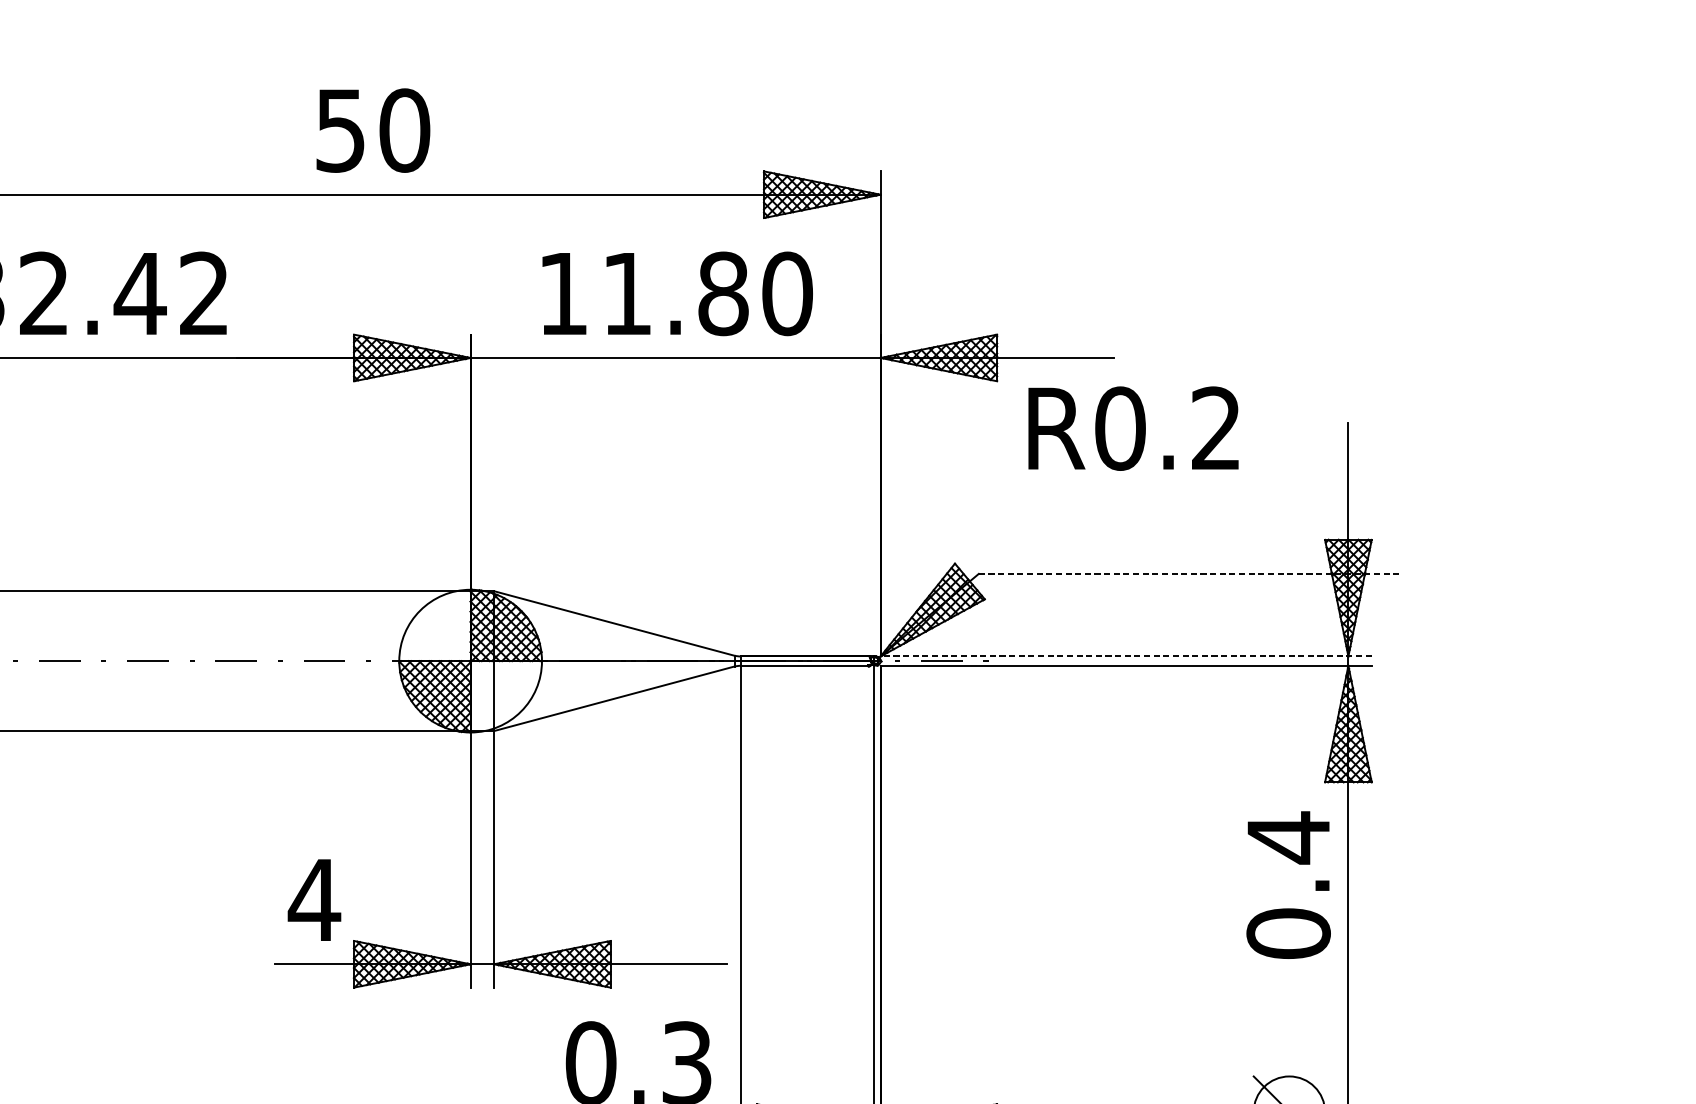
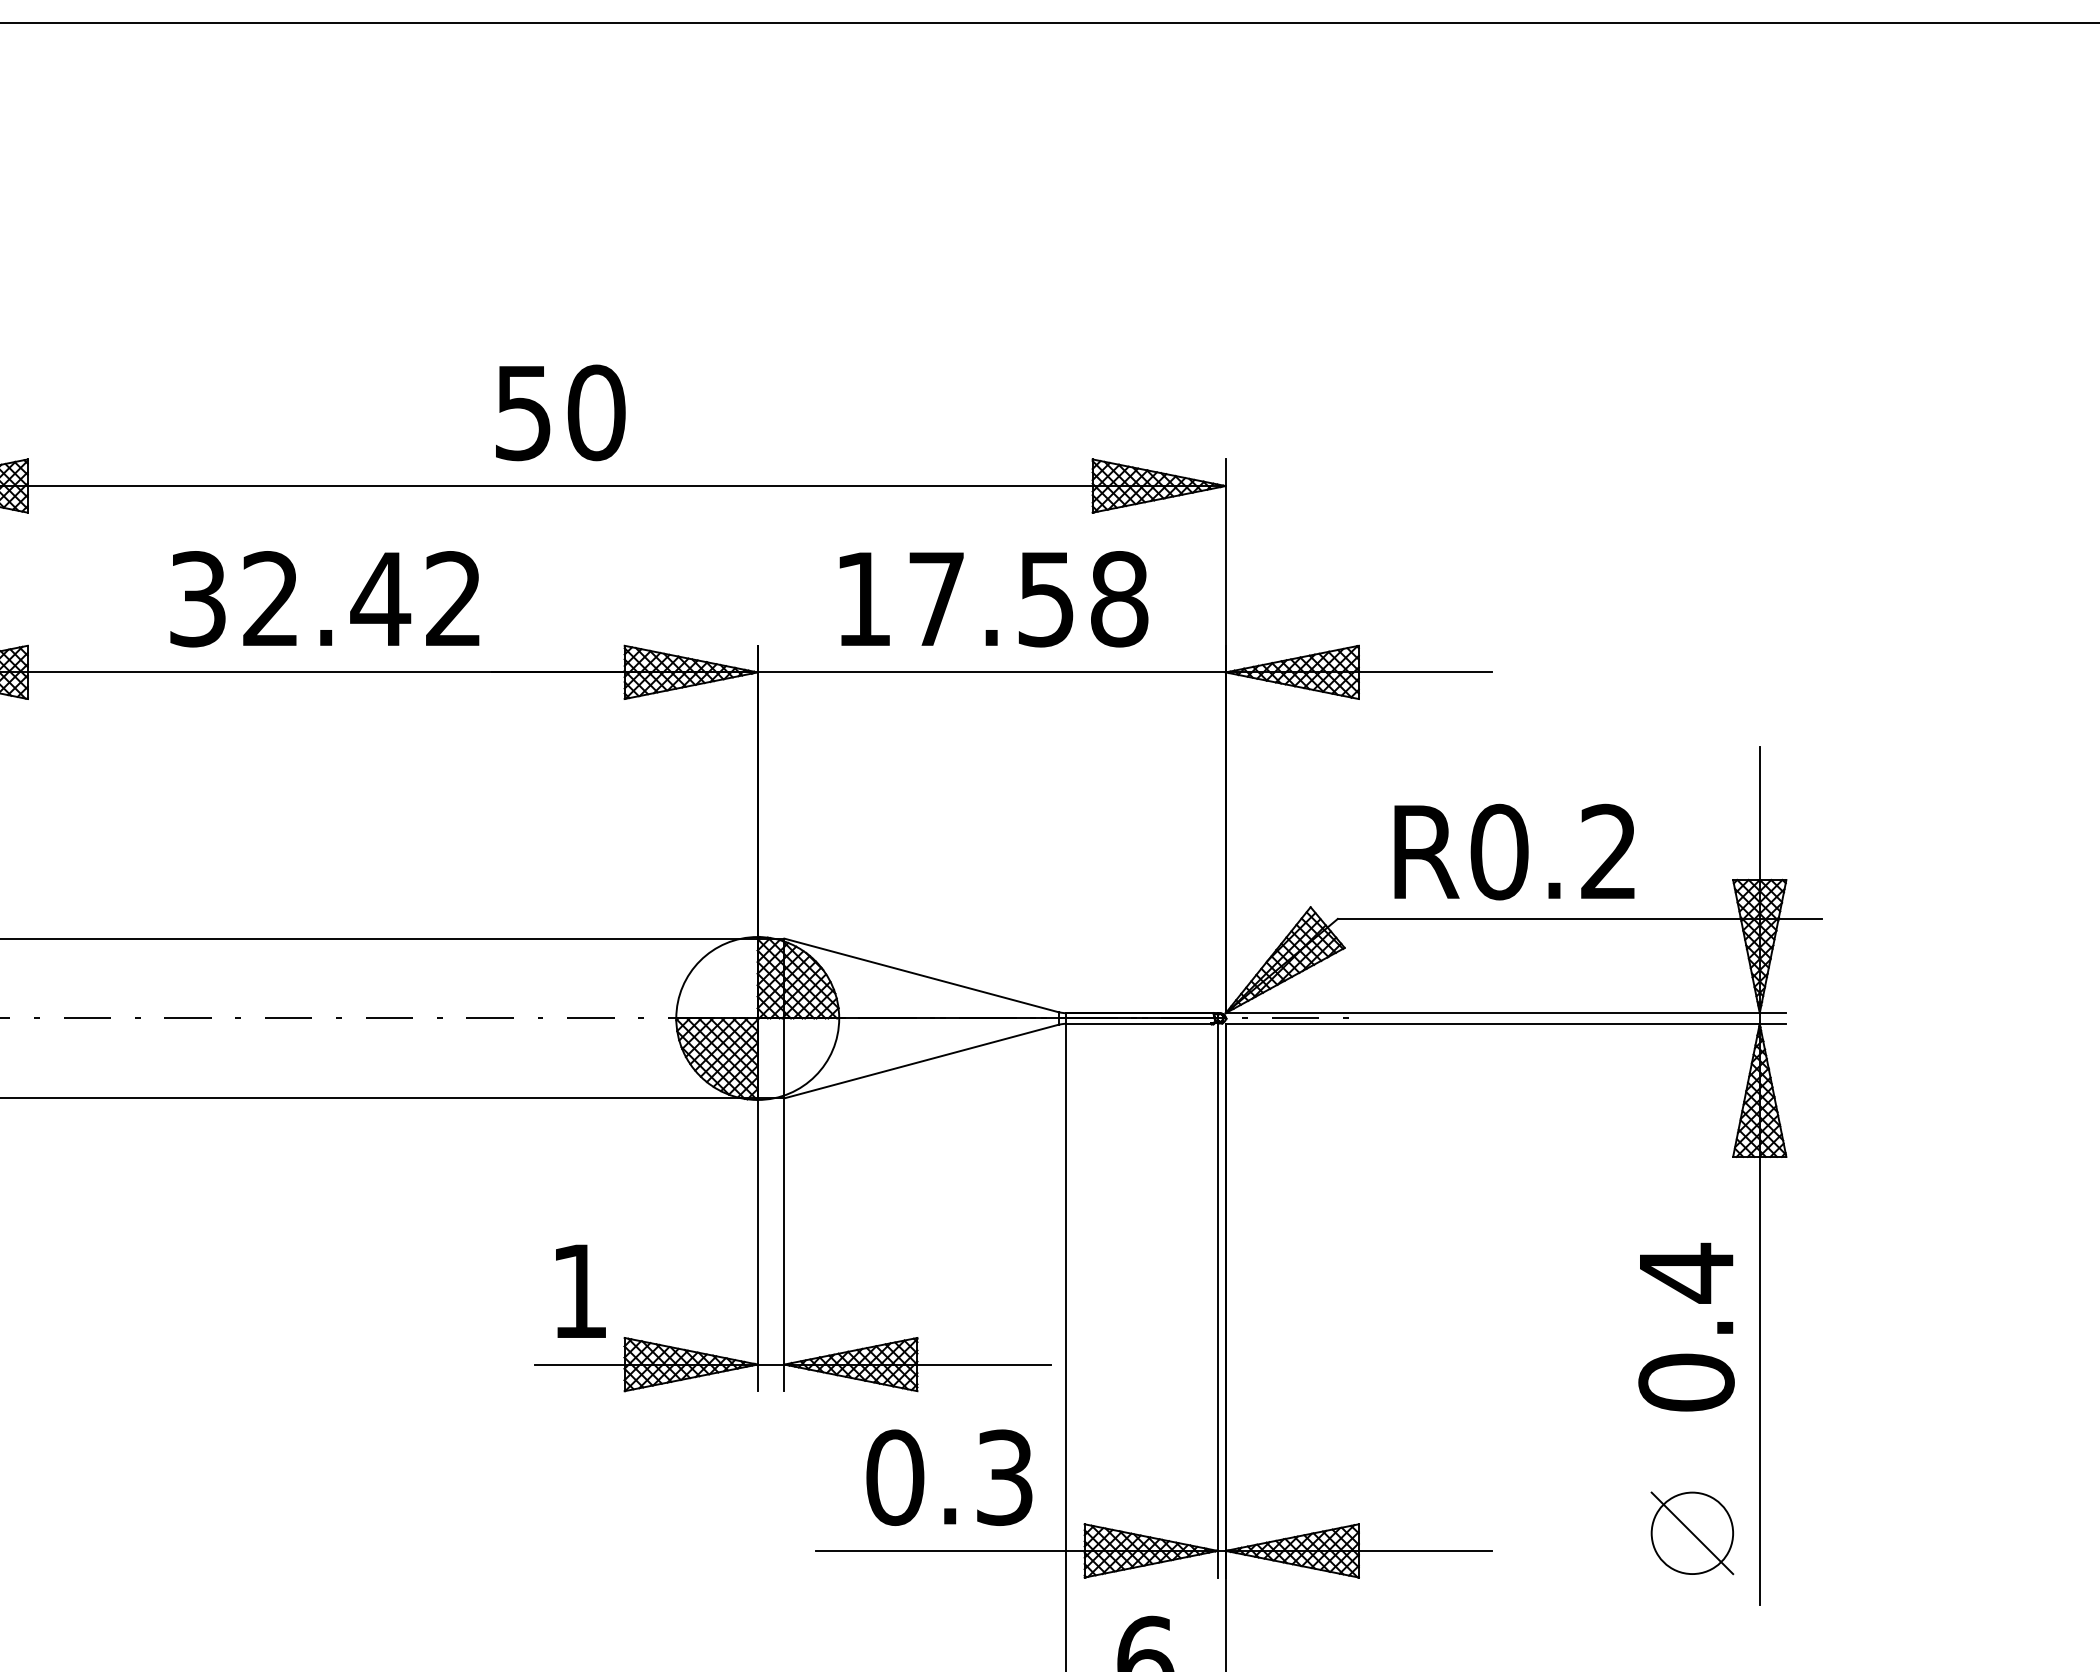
text: (373, 130) -> (560, 412), moved
text: (707, 294) -> (1028, 599), 11.80 -> 17.58
text: (1133, 428) -> (1514, 851), moved
line: (1191, 573) -> (1580, 918), dashed -> solid
line: (1125, 656) -> (1505, 1013), dashed -> solid
text: (1288, 884) -> (1686, 1326), moved
text: (314, 899) -> (579, 1290), 4 -> 1

